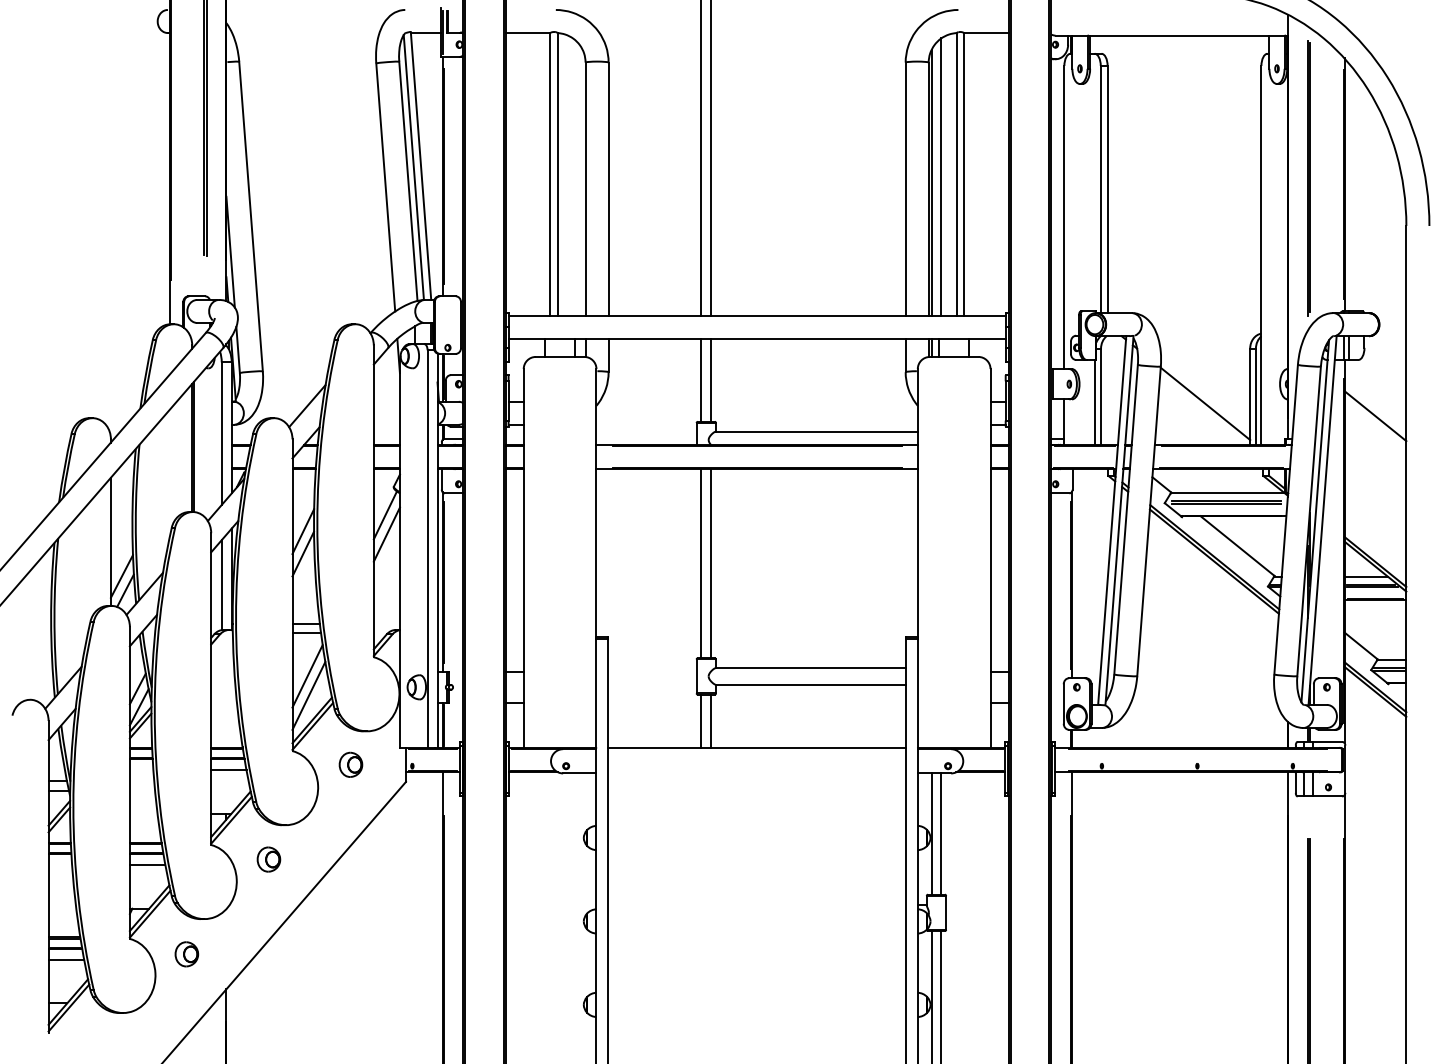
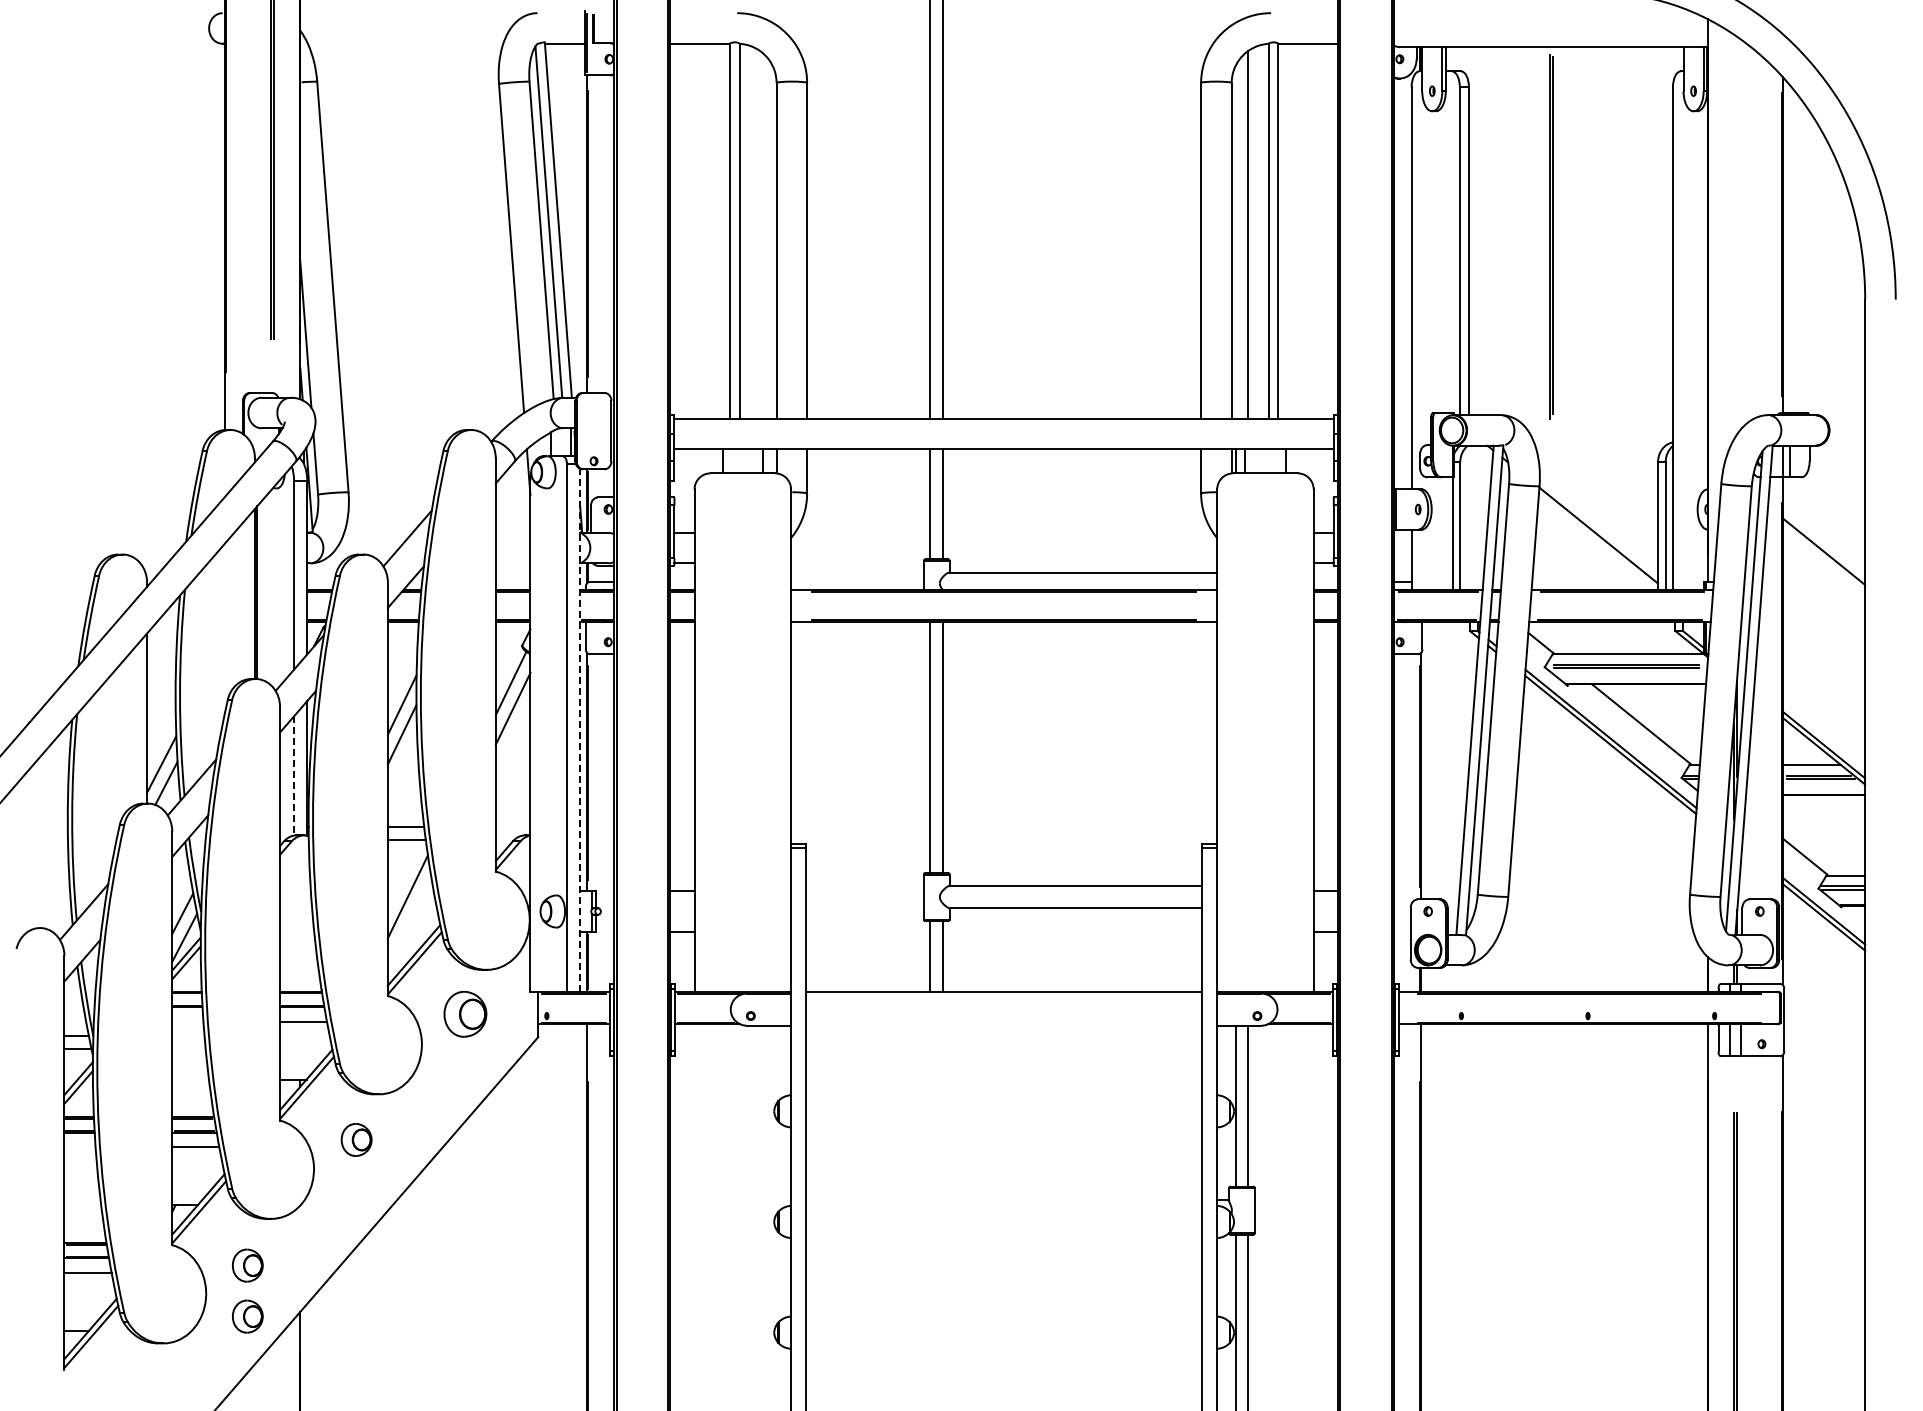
line: (1307, 178) -> (1550, 236), moved
line: (931, 182) -> (1235, 242), removed
line: (437, 550) -> (580, 730), solid -> dashed
line: (222, 585) -> (294, 776), solid -> dashed
line: (308, 695) -> (409, 922), removed
part: (351, 764) -> (465, 1014), size x1.4
part: (186, 992) -> (247, 1316), added

